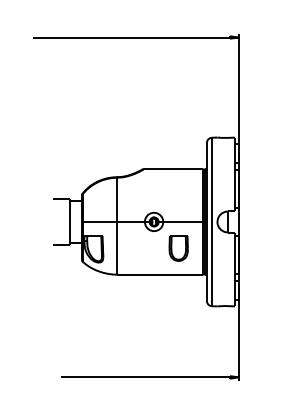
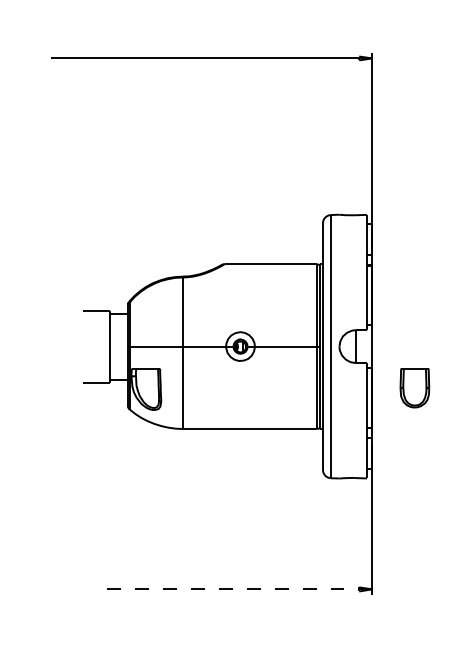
part: (178, 248) -> (414, 388), moved
line: (149, 377) -> (233, 589), solid -> dashed

